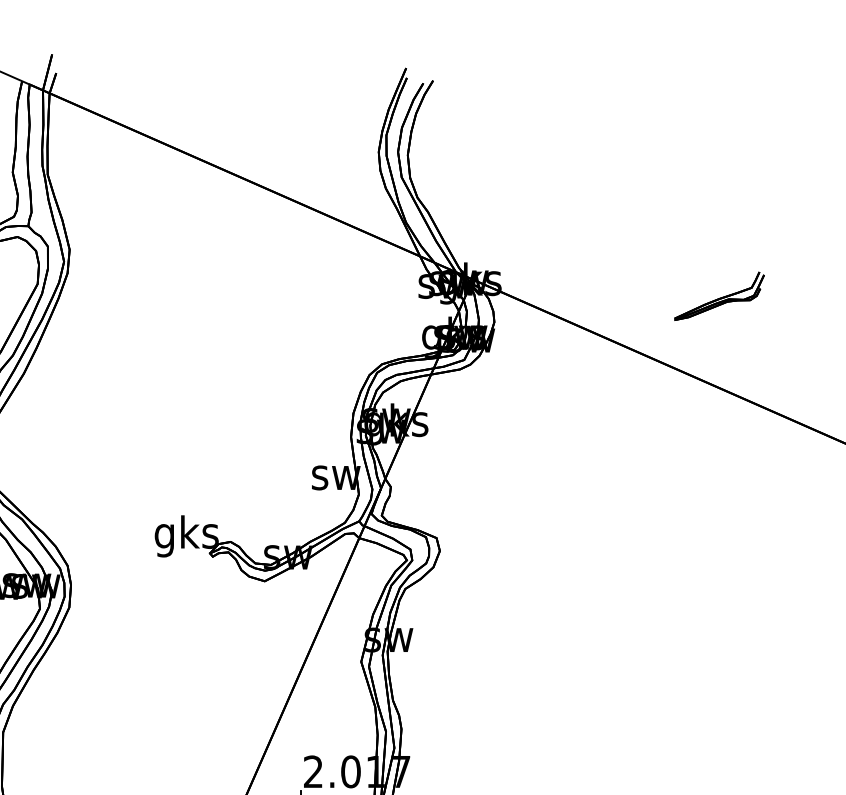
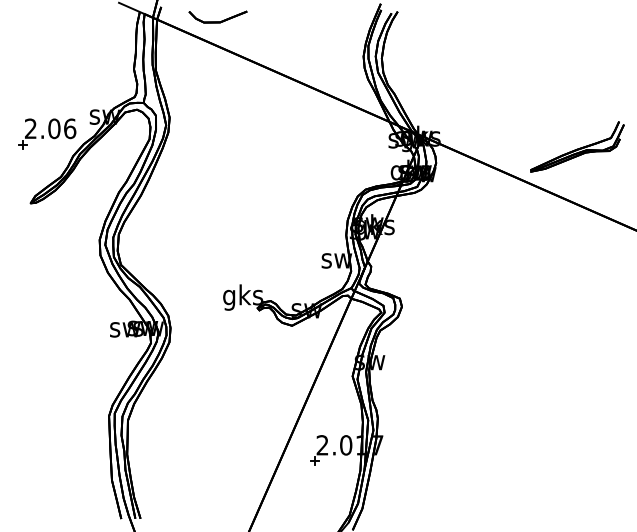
part: (145, 88) -> (217, 16), added
part: (719, 295) -> (577, 146), size x1.67

